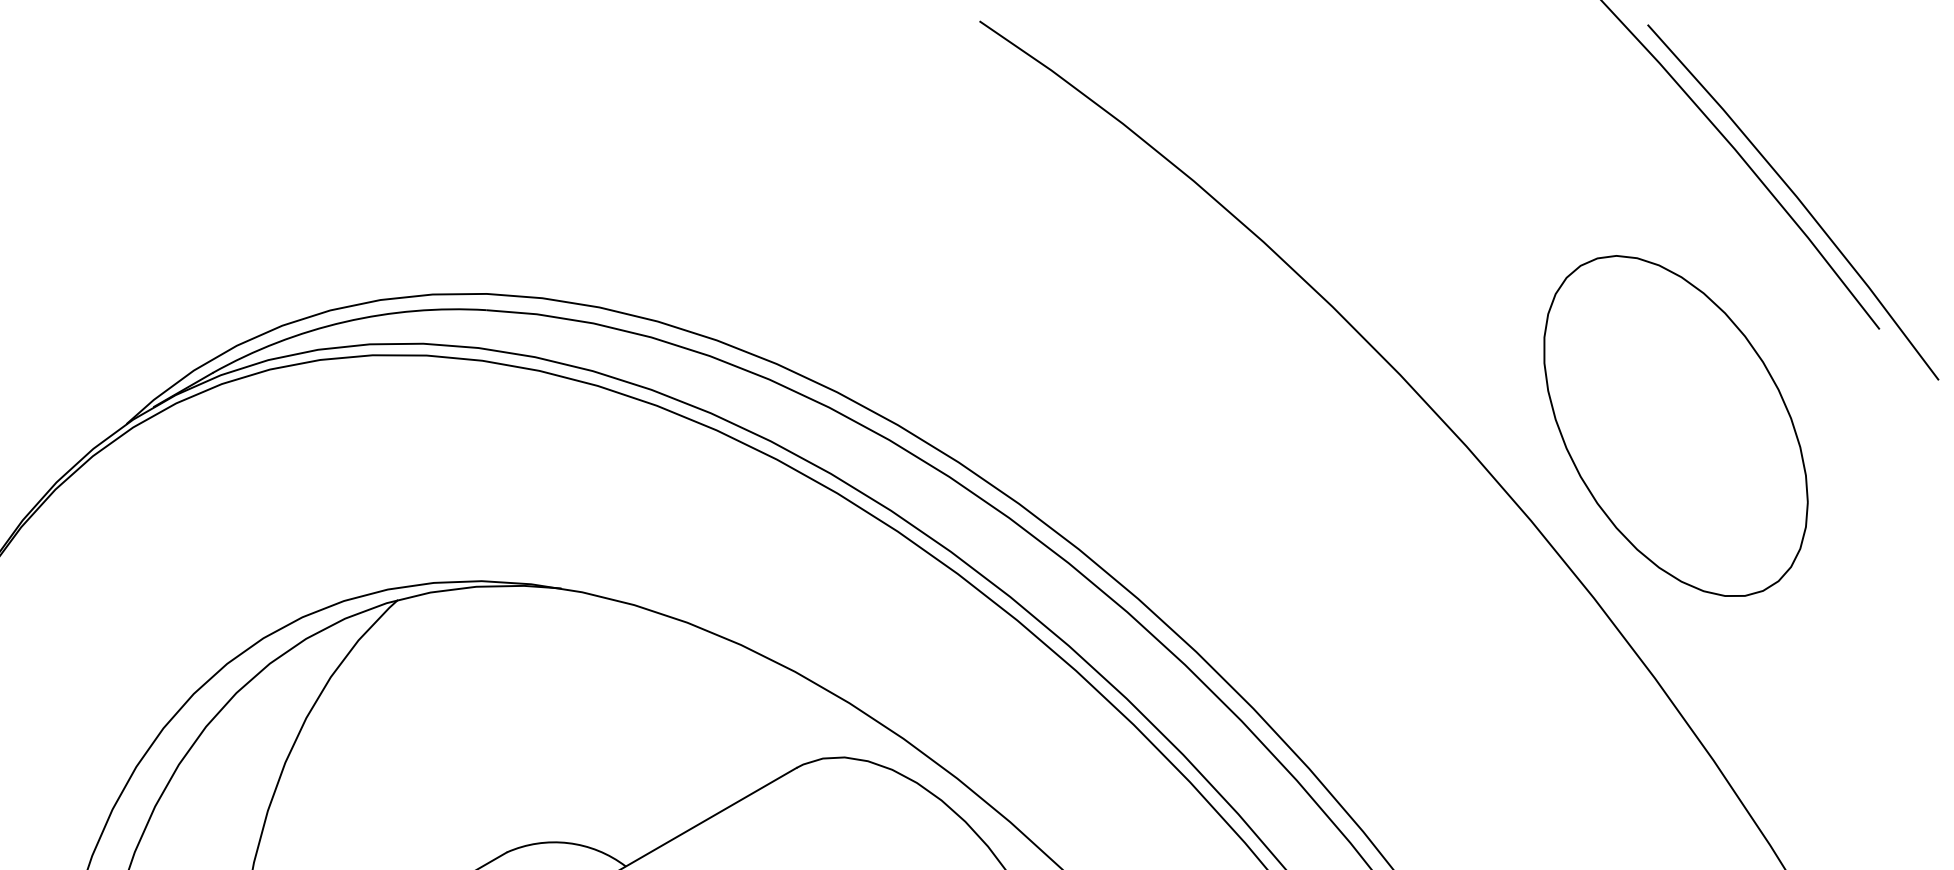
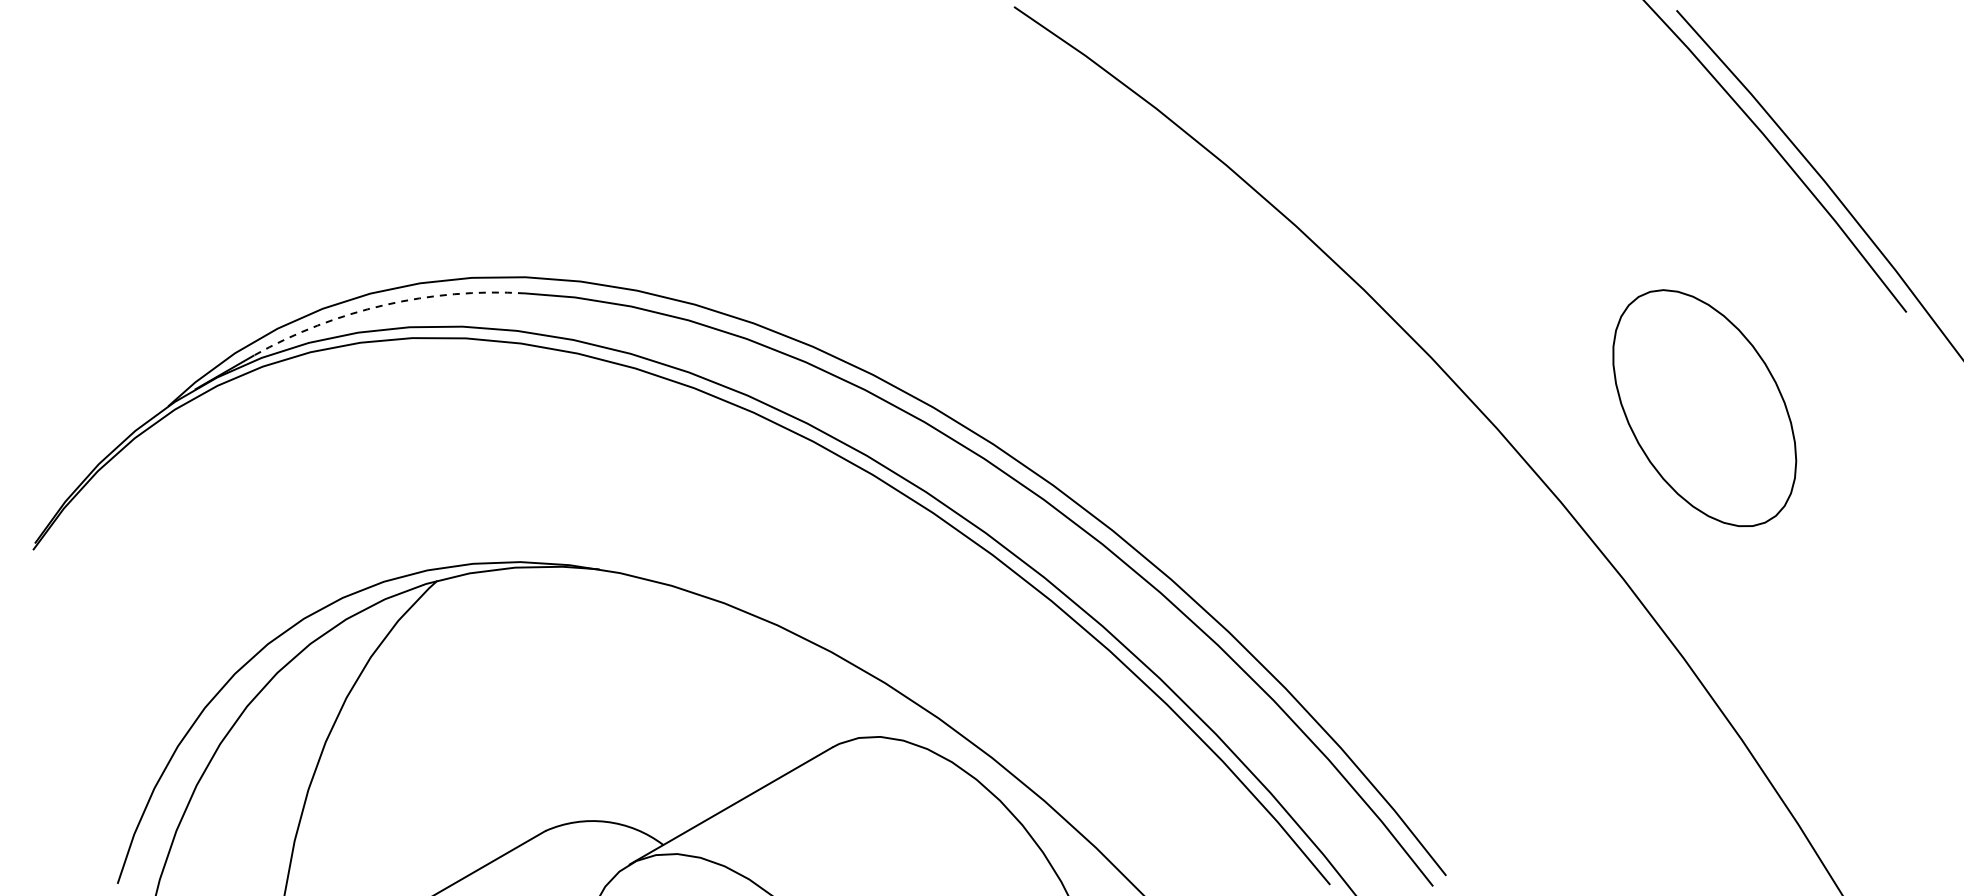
arc: (344, 322) -> (384, 305), solid -> dashed
part: (1675, 425) -> (1704, 407), size x0.7

